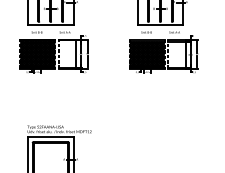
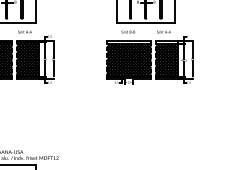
hatch: (67, 54) -> (27, 60), added
hatch: (176, 54) -> (166, 60), added

